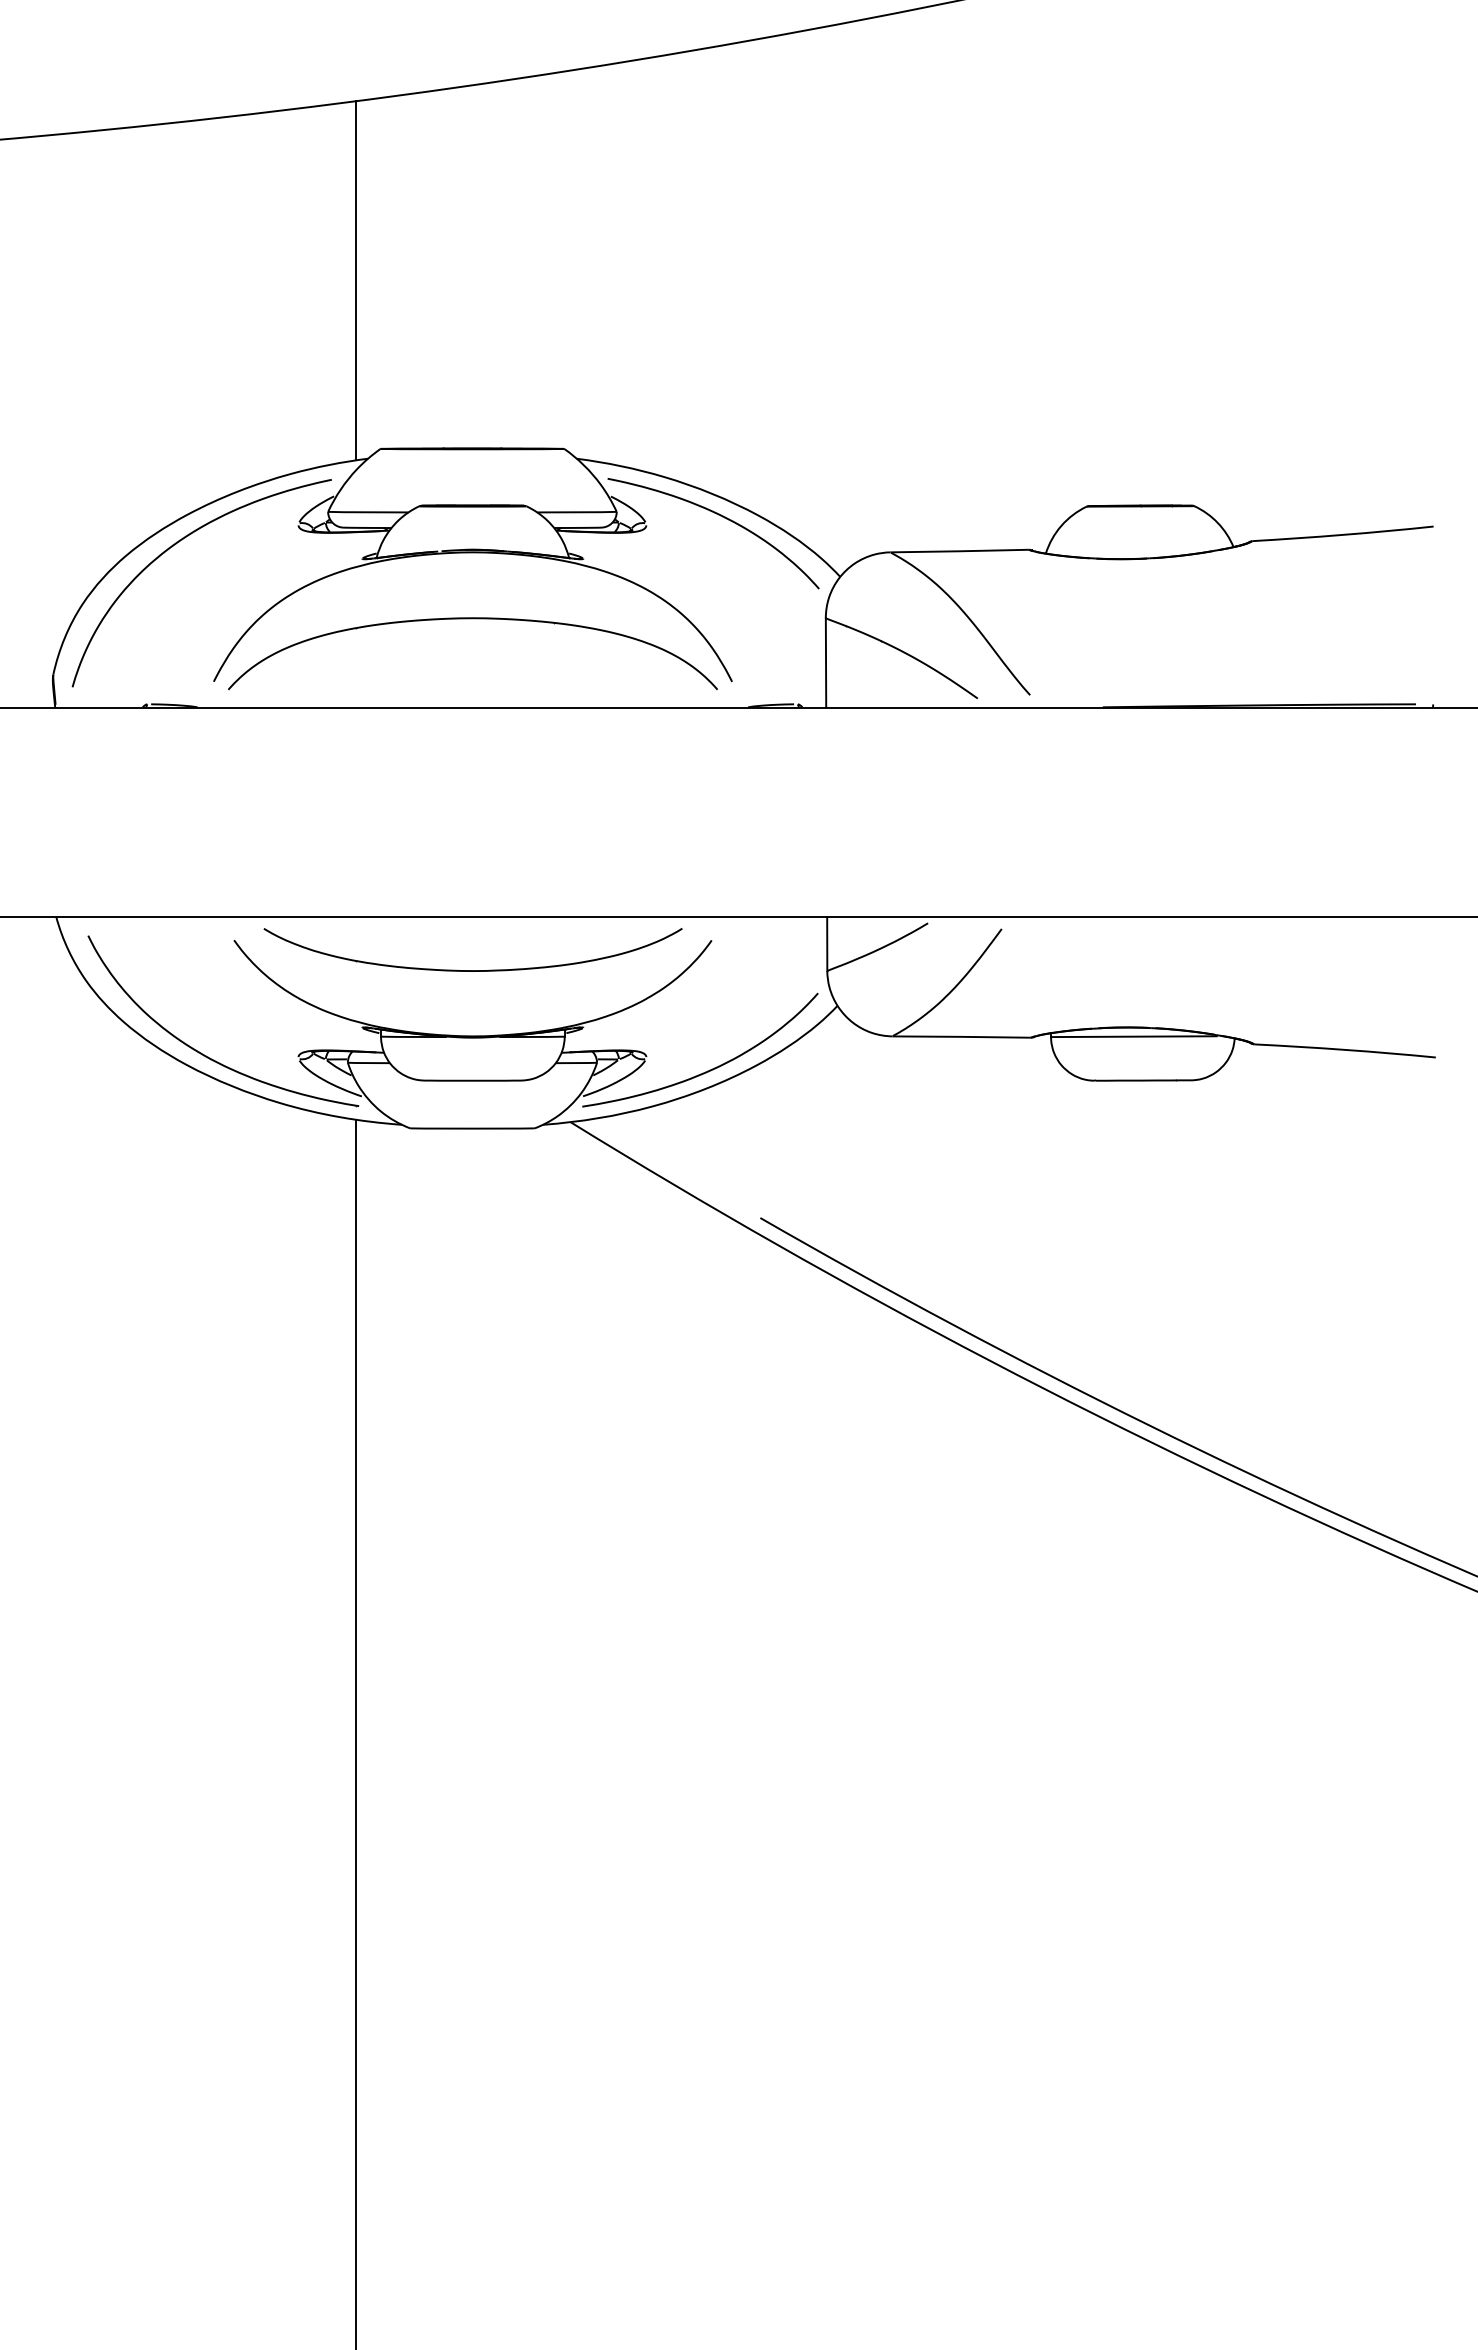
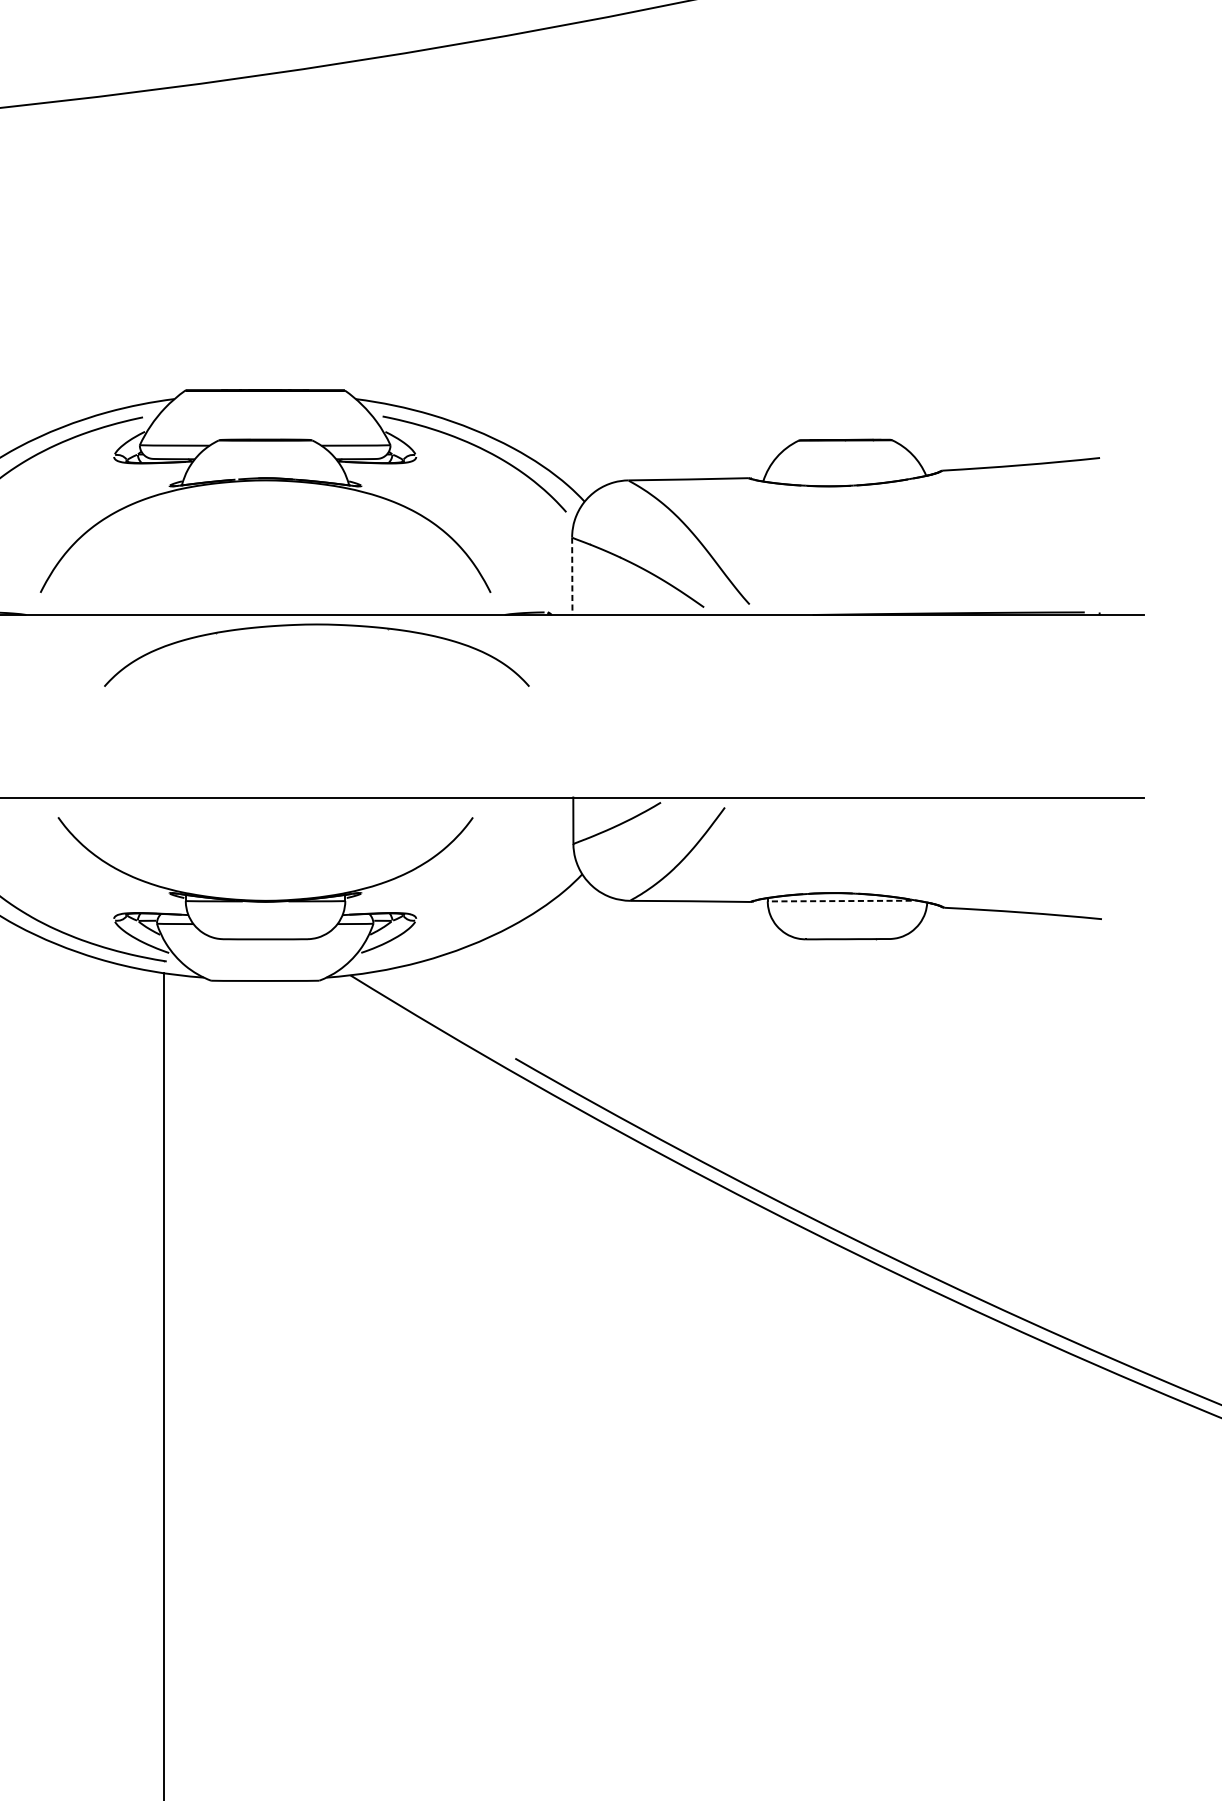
line: (356, 280) -> (164, 244), removed
part: (472, 619) -> (316, 625), moved
line: (826, 662) -> (572, 576), solid -> dashed
part: (472, 970) -> (265, 843), removed
line: (1134, 1036) -> (840, 900), solid -> dashed
curve: (709, 1069) -> (471, 929), removed

